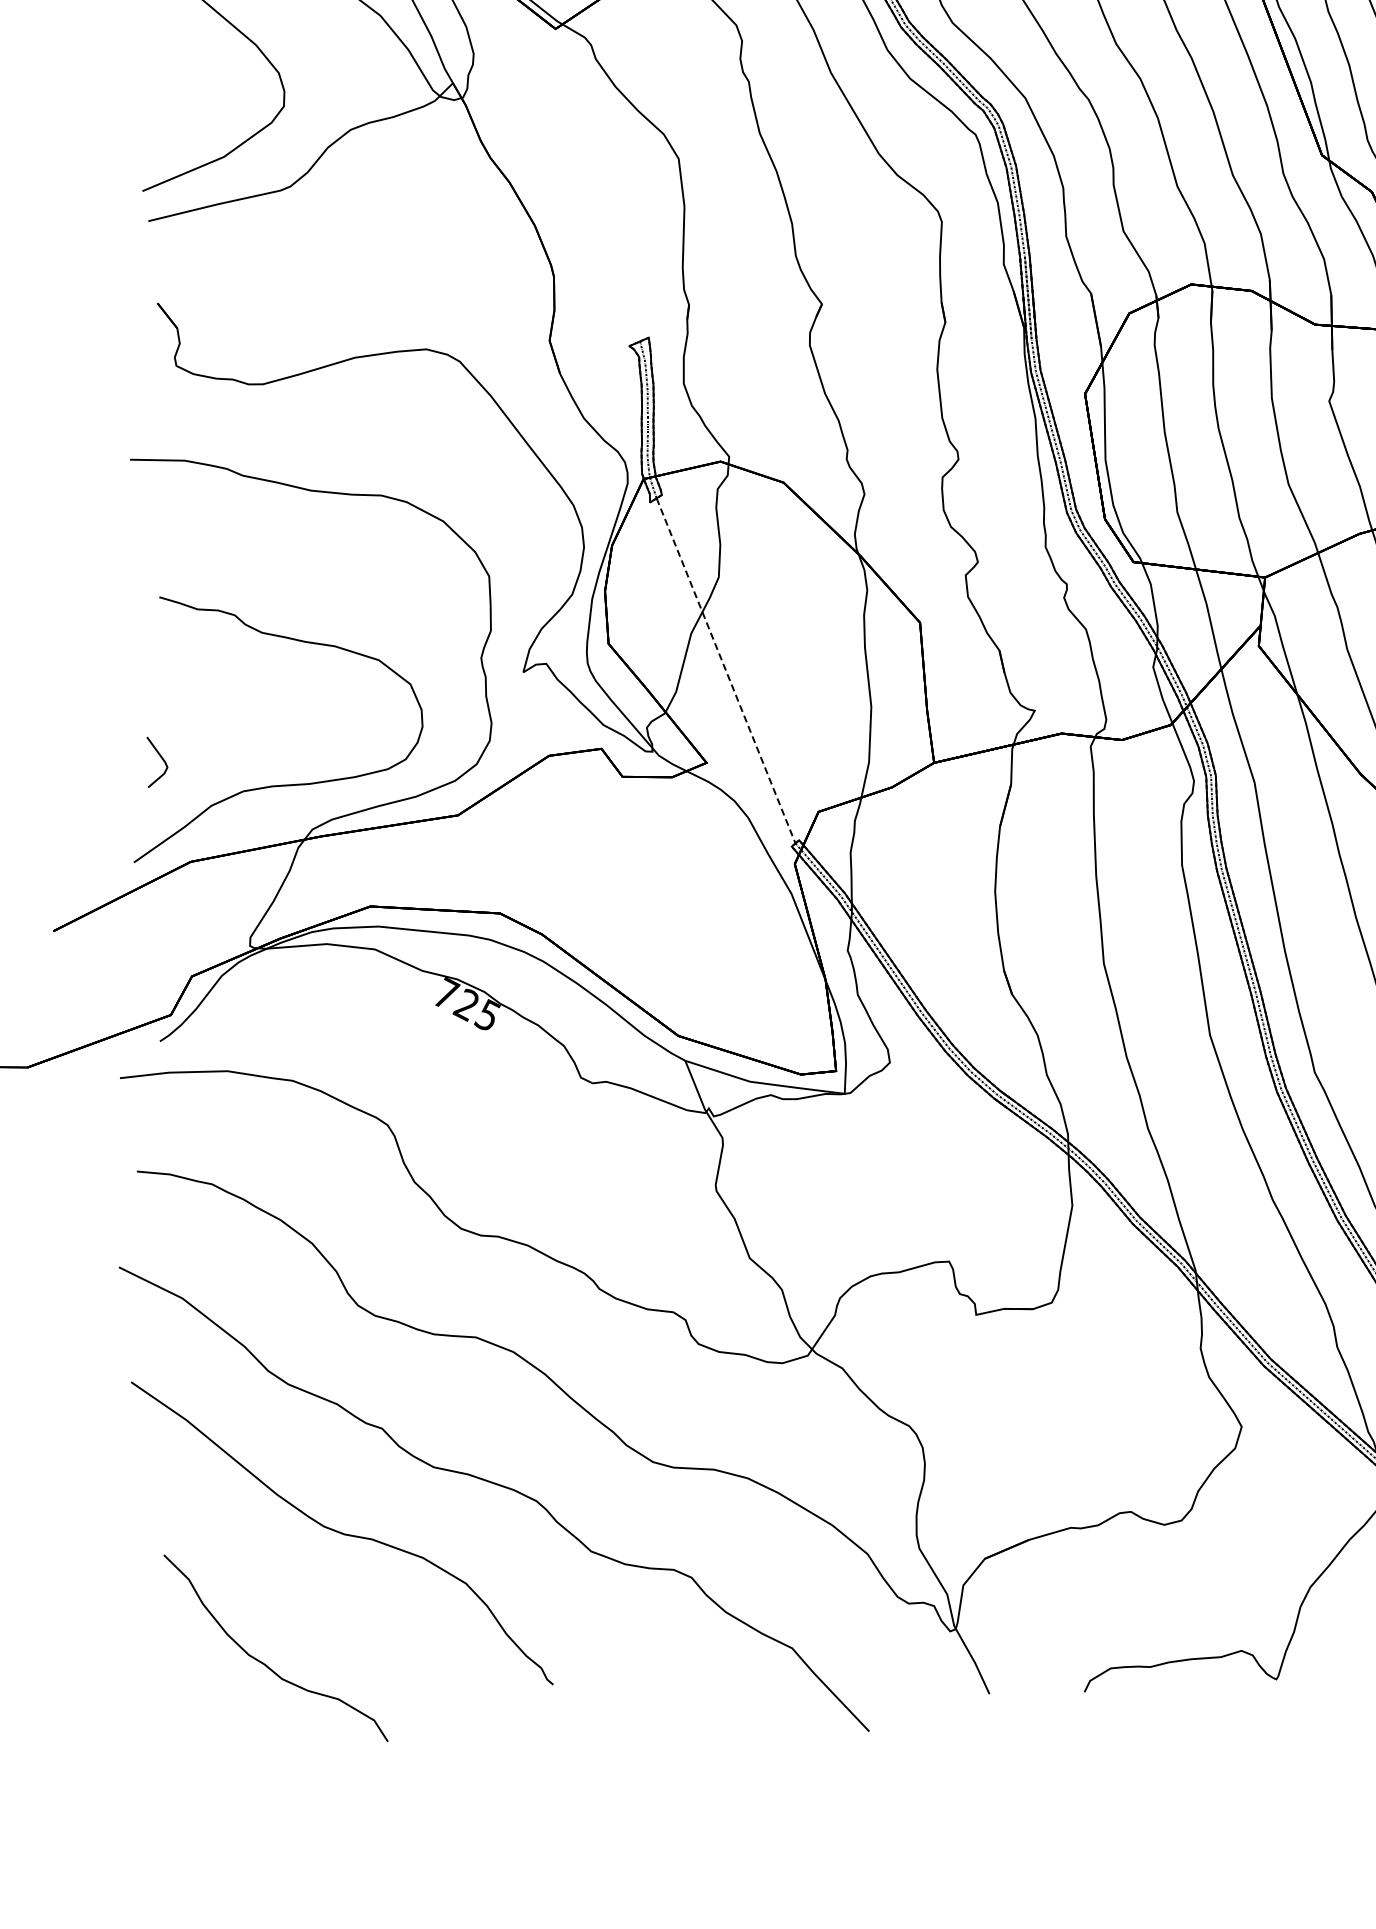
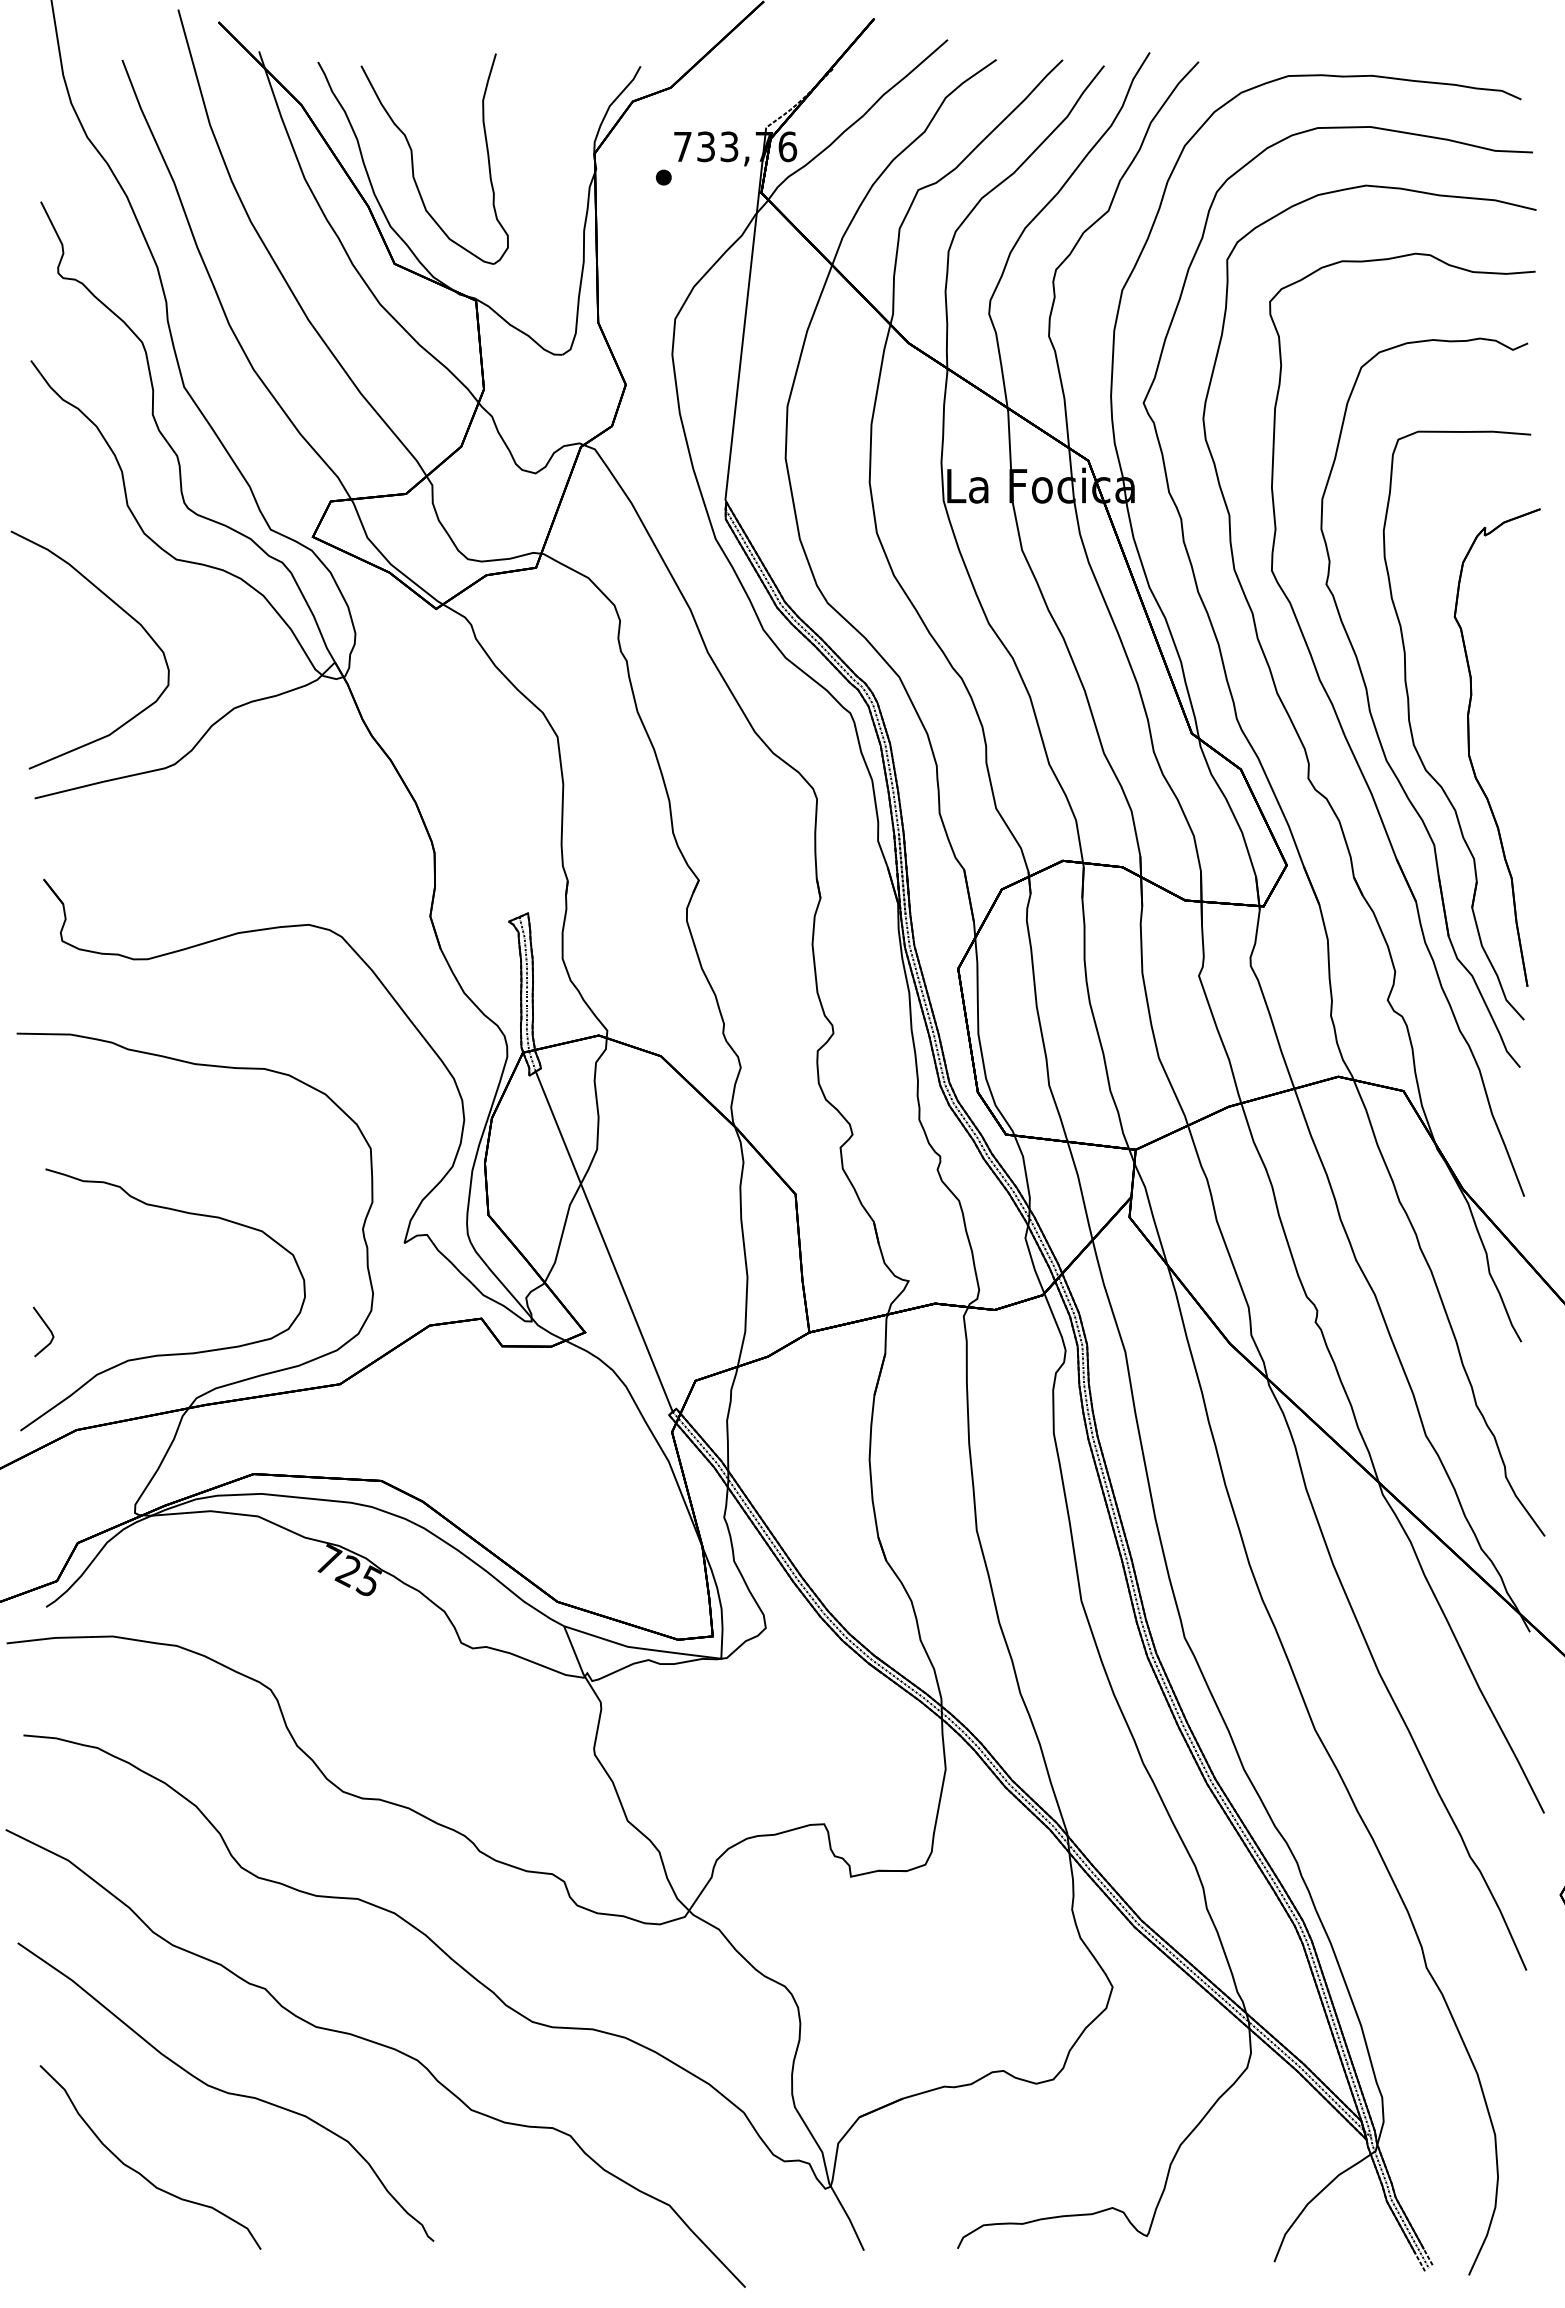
line: (726, 671) -> (604, 1242), dashed -> solid
part: (266, 1664) -> (141, 2173), moved

